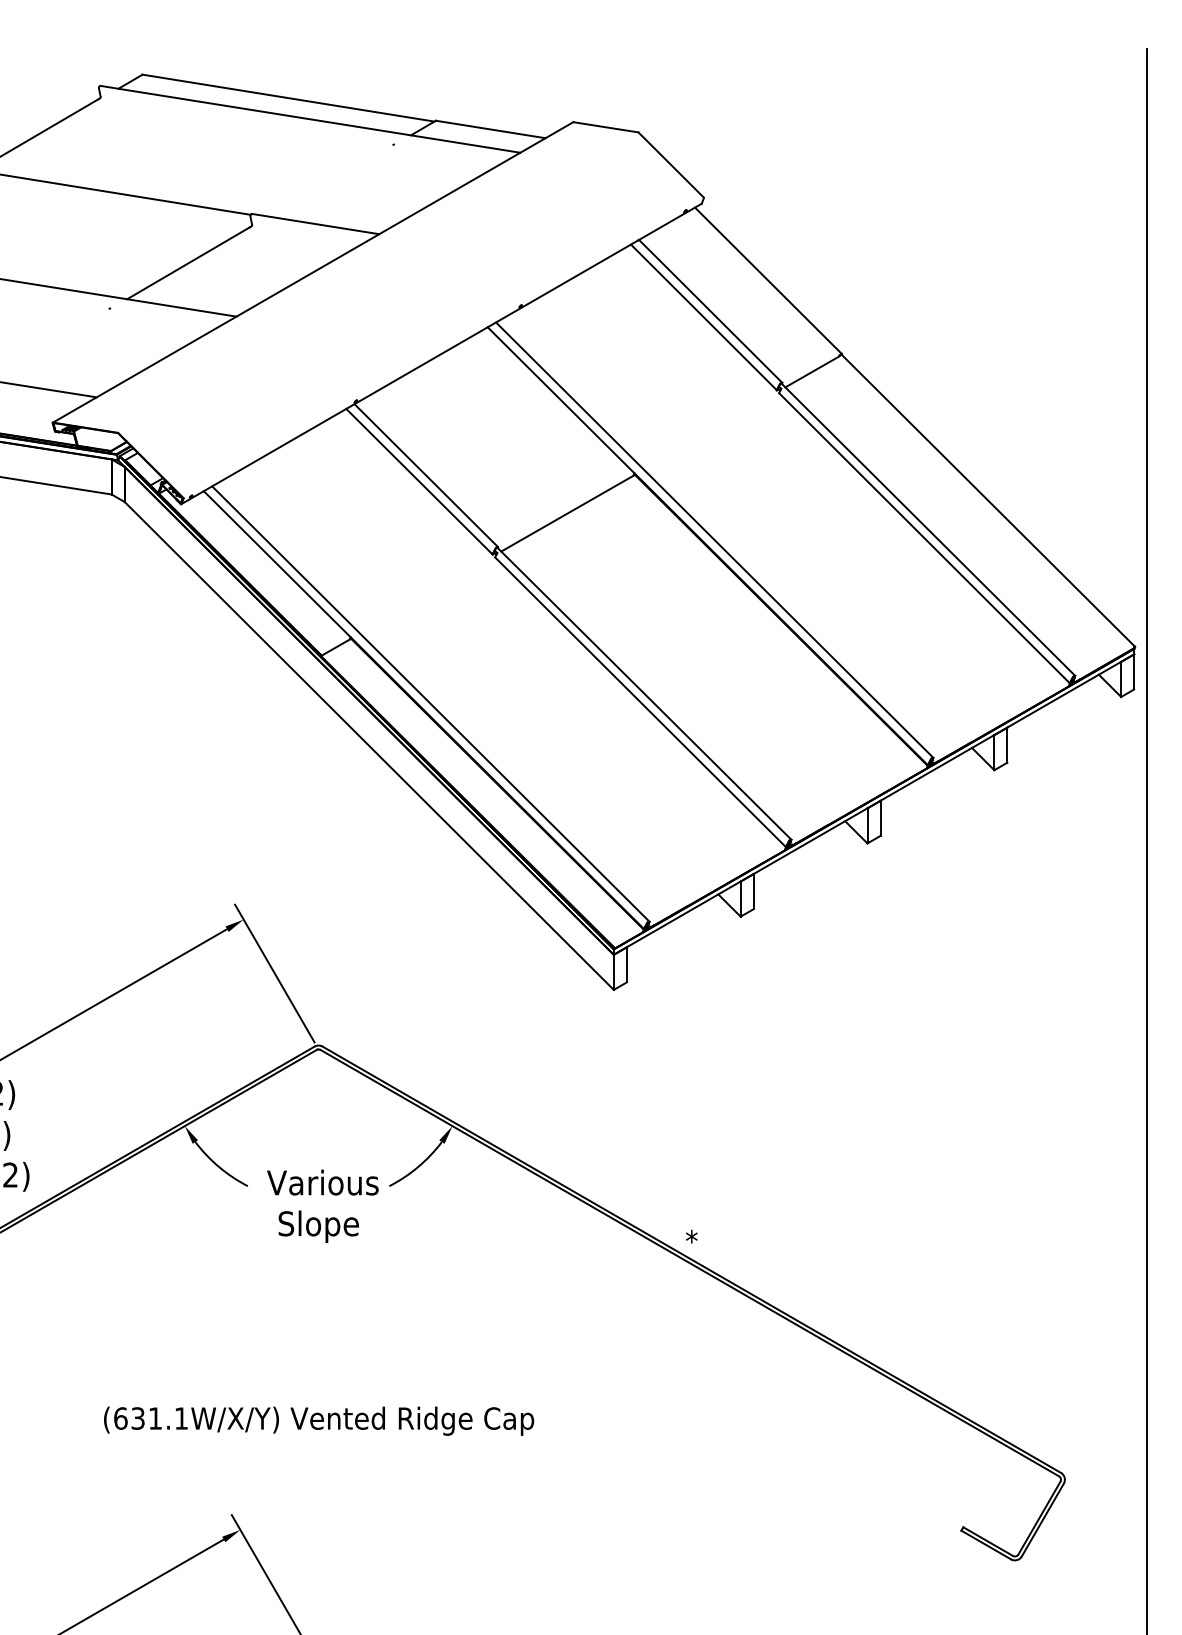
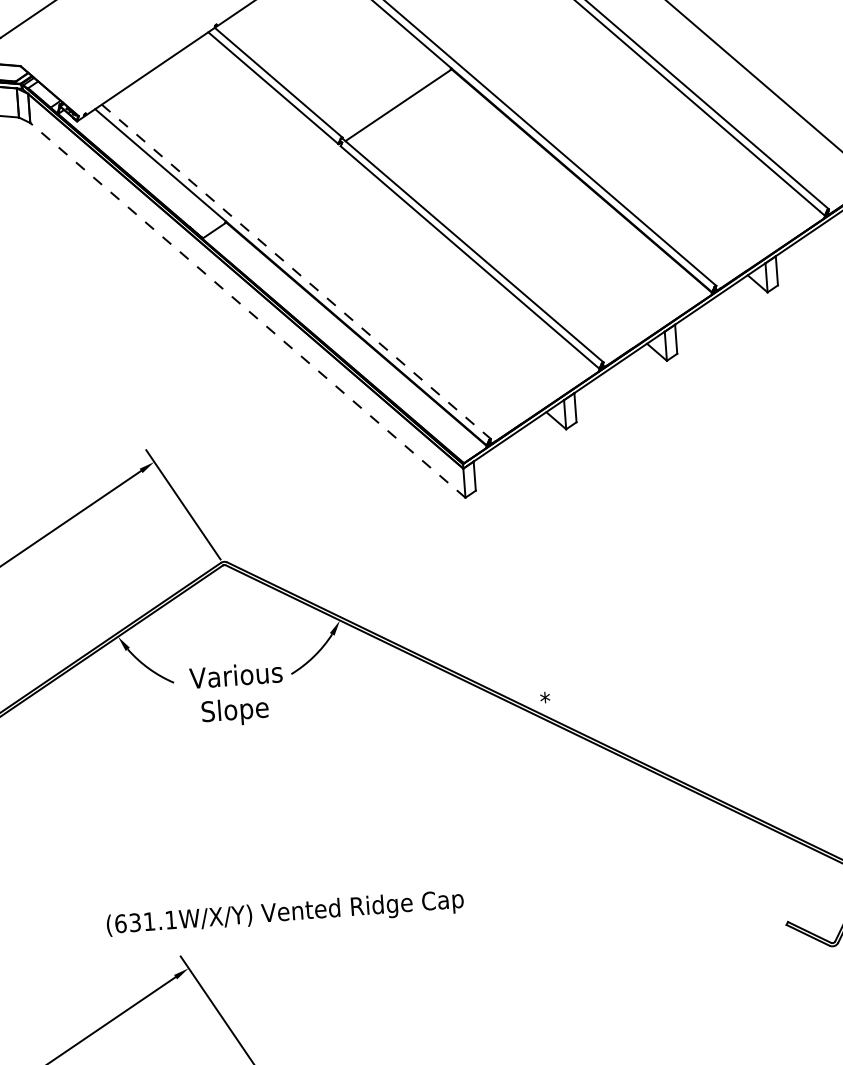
line: (431, 704) -> (296, 272), solid -> dashed
line: (368, 745) -> (247, 310), solid -> dashed
text: (319, 1420) -> (285, 913), moved

